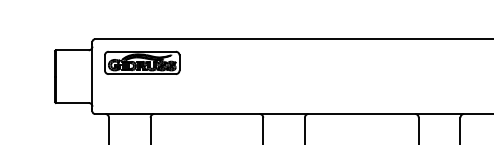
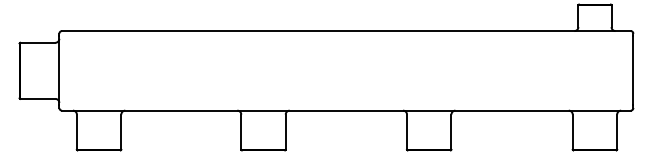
part: (141, 62) -> (111, 55), removed

